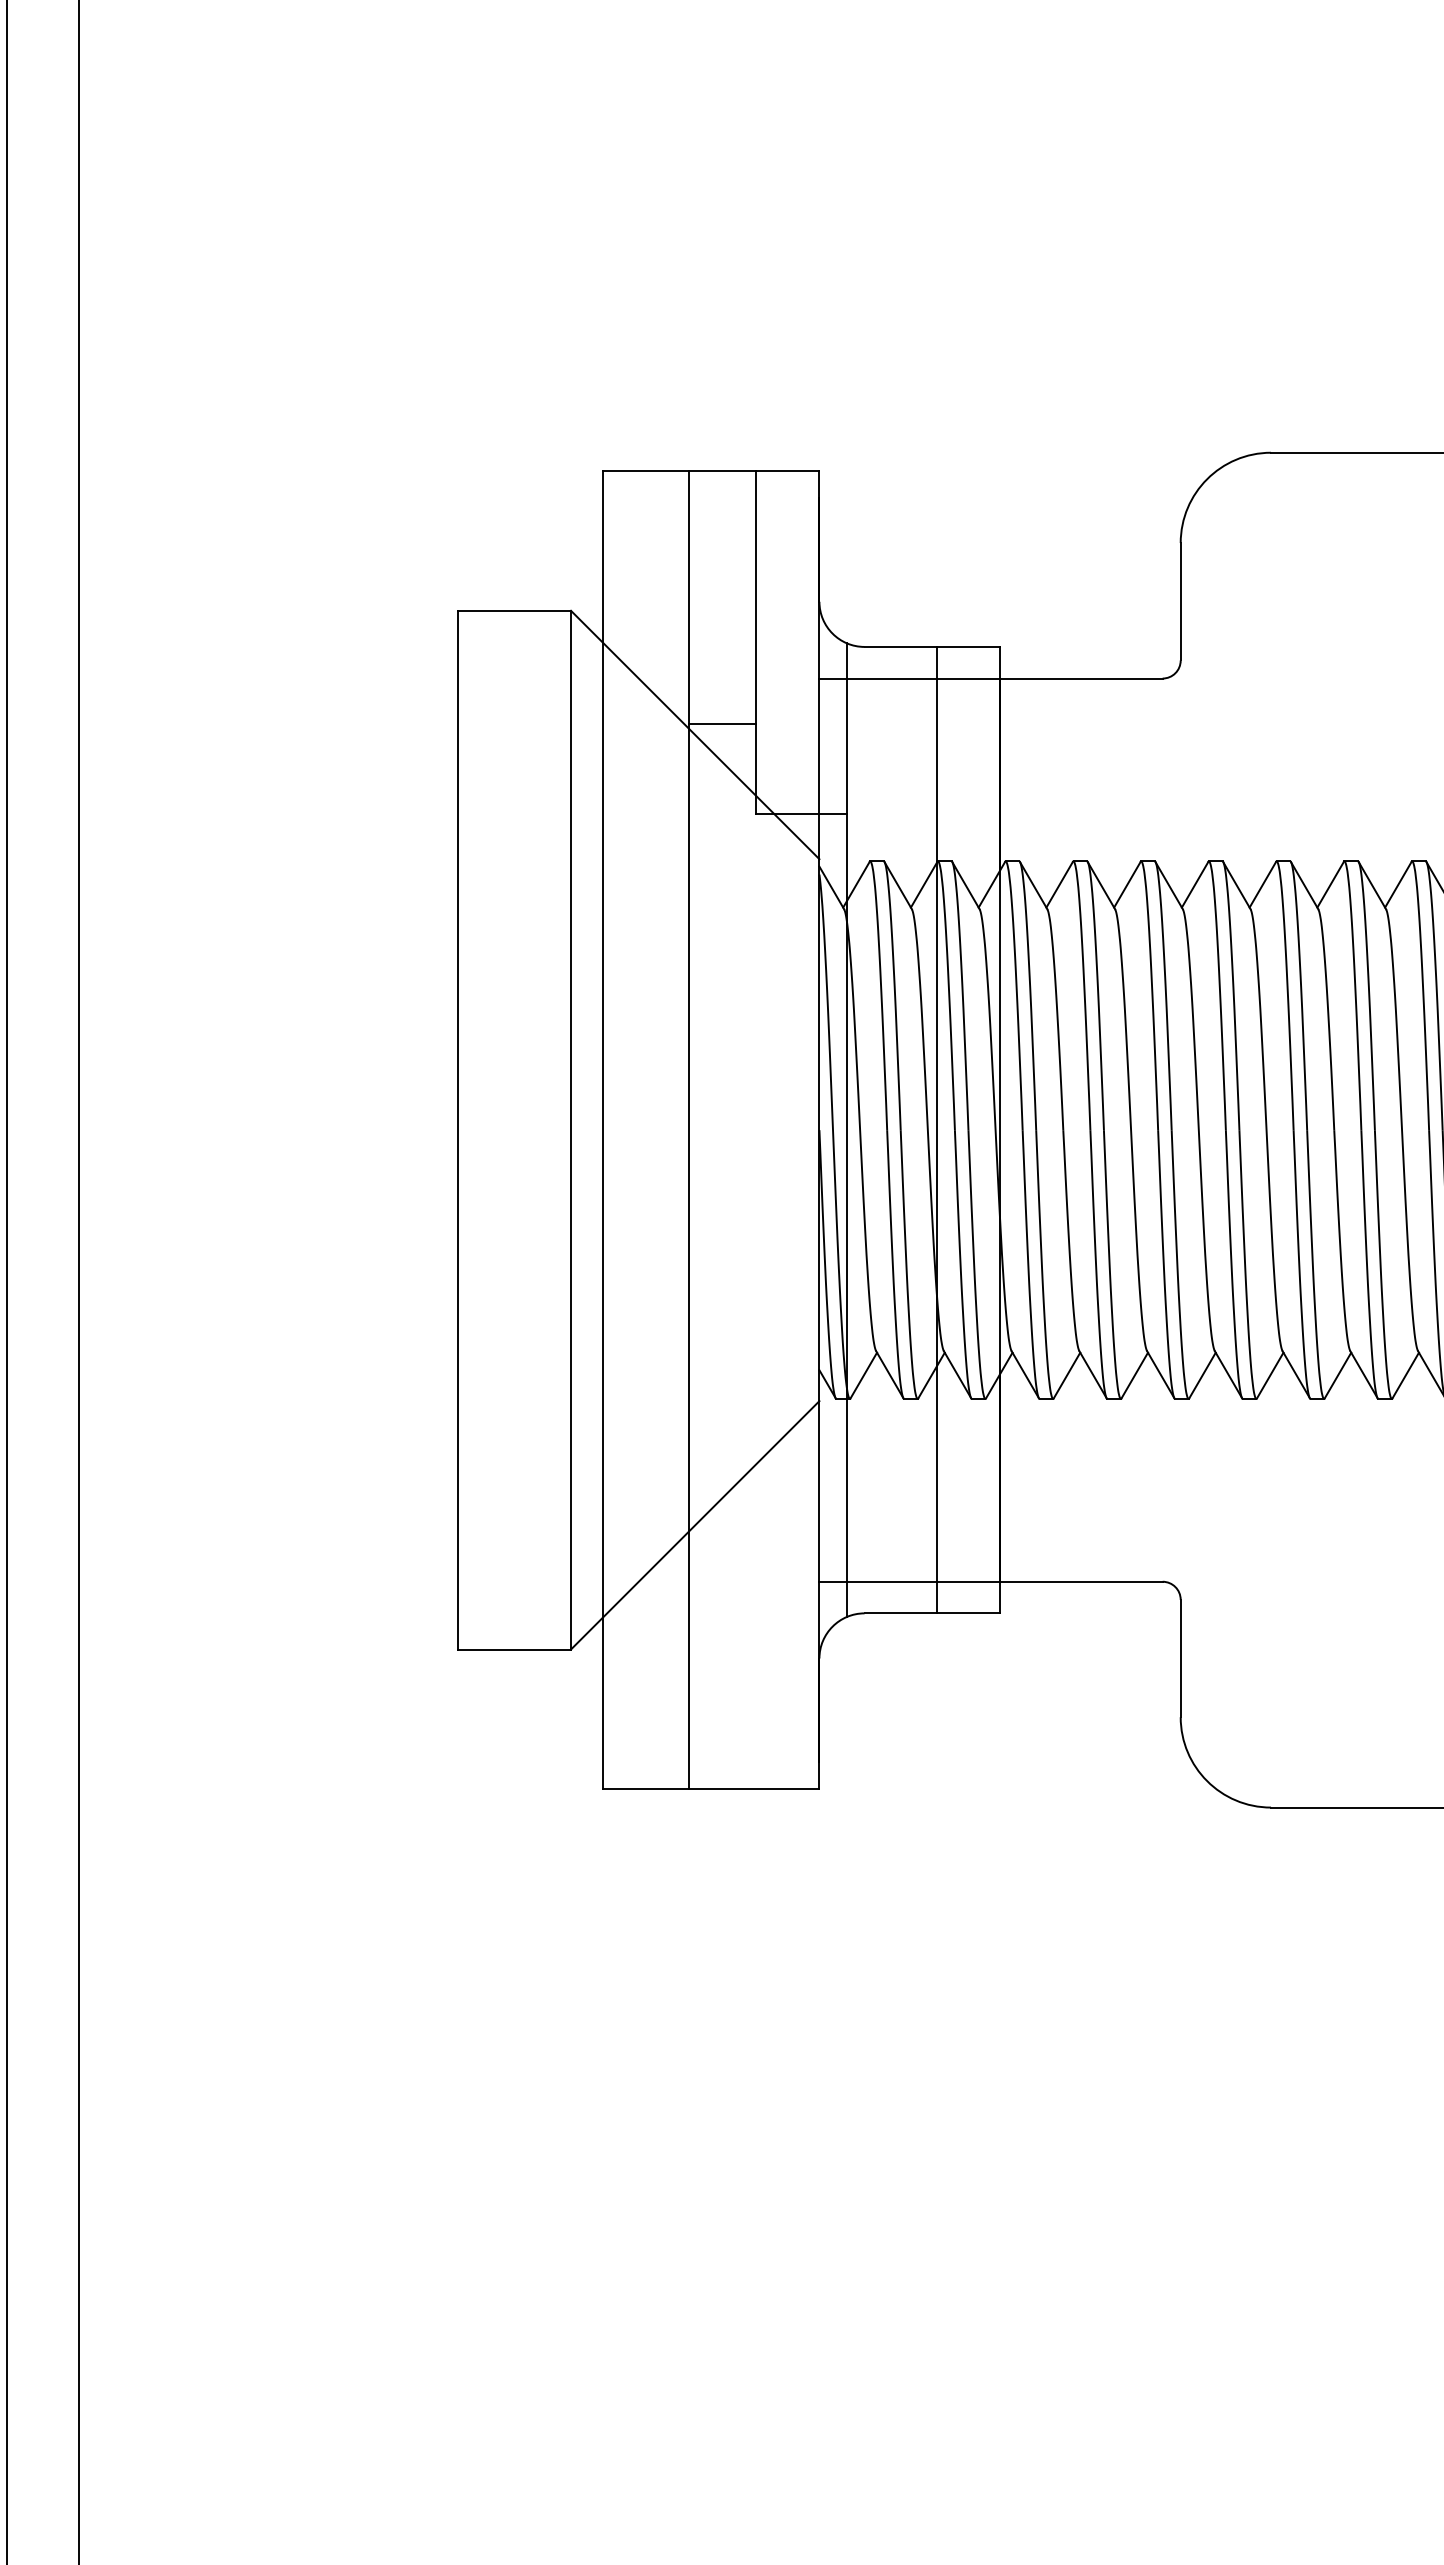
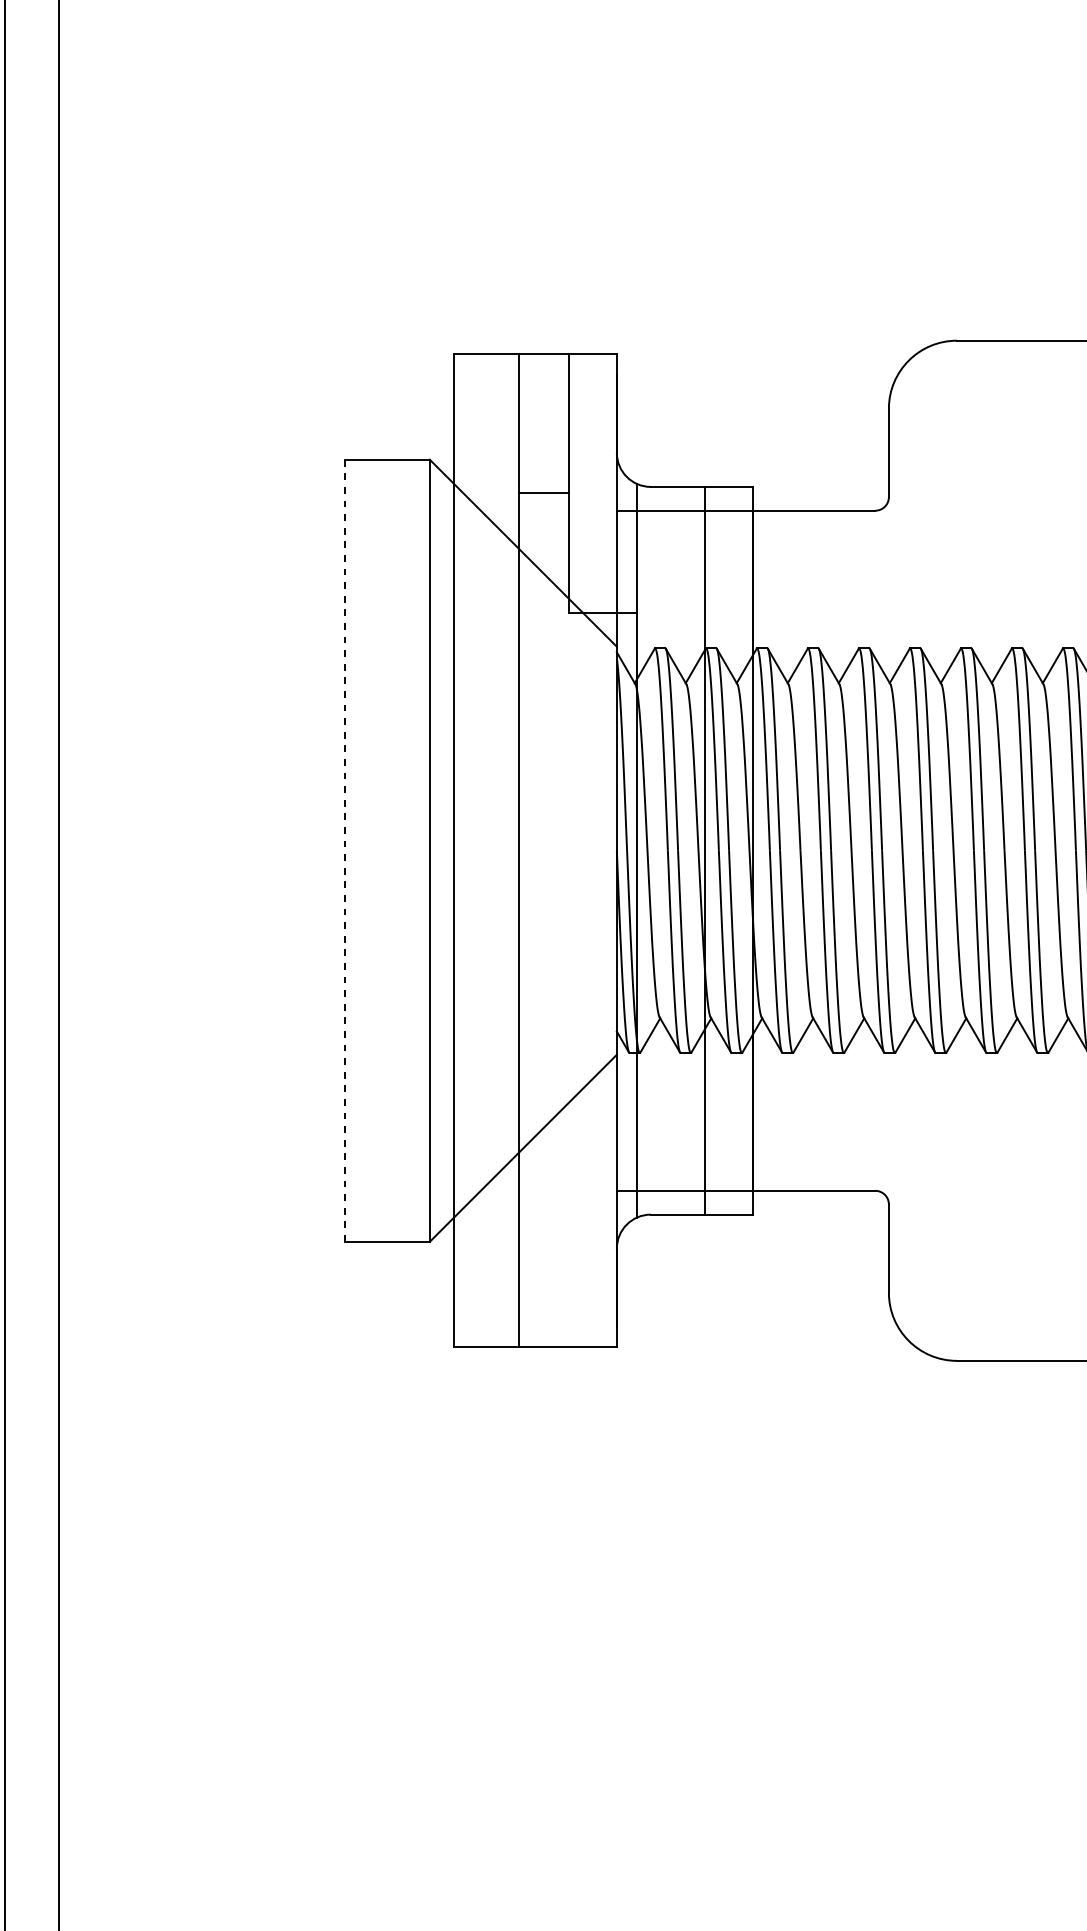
line: (722, 723) -> (543, 492), moved
line: (458, 1129) -> (345, 850), solid -> dashed

